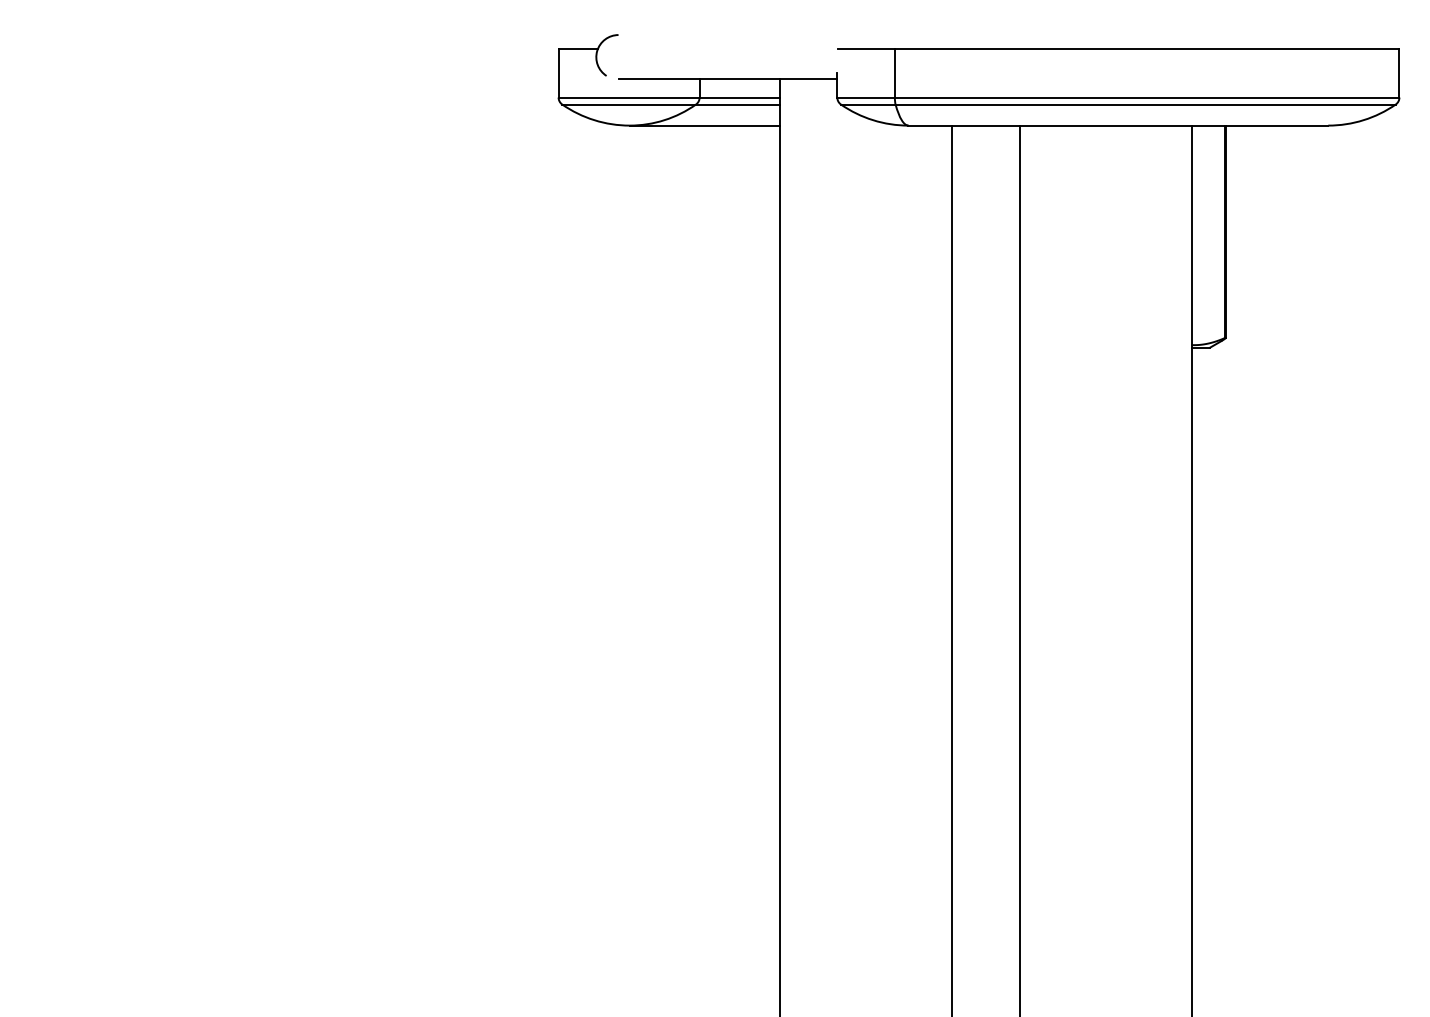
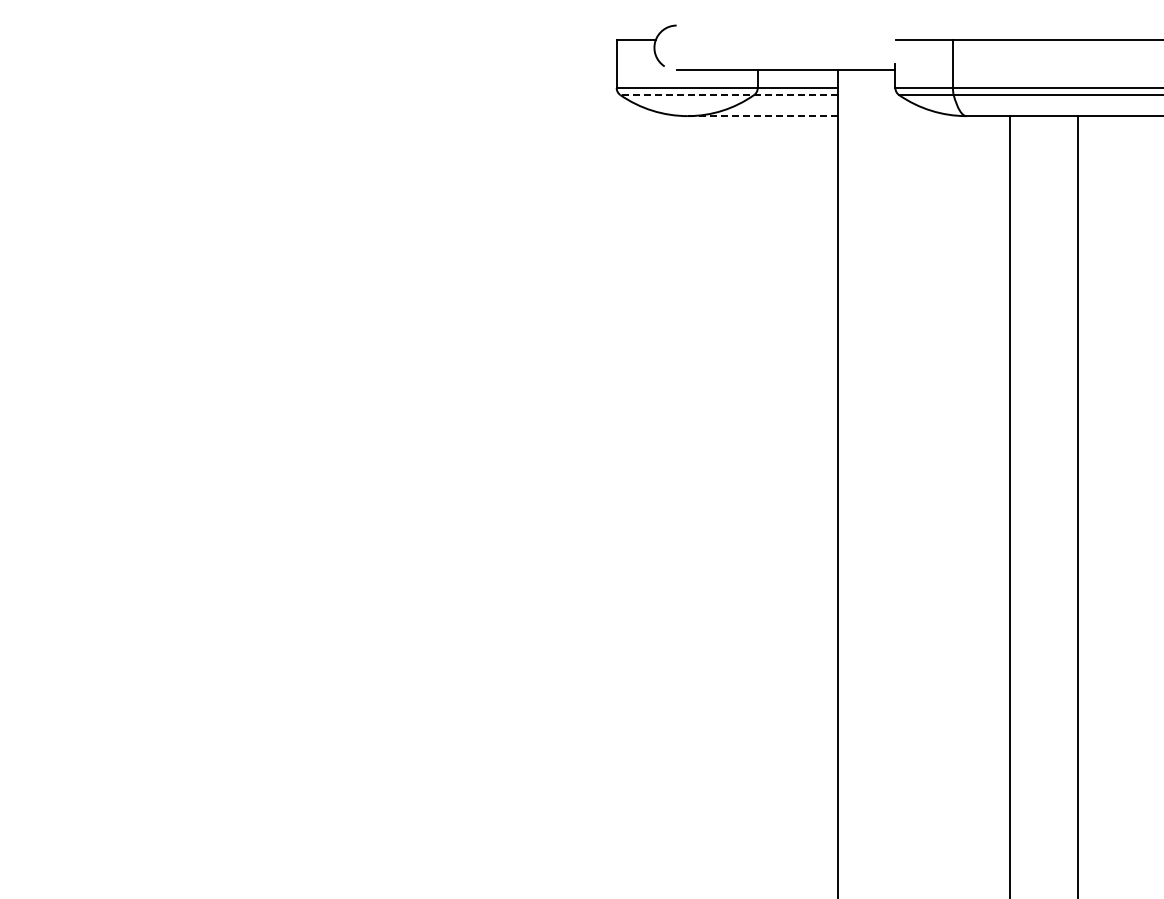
line: (670, 104) -> (728, 95), solid -> dashed
line: (704, 125) -> (762, 116), solid -> dashed

